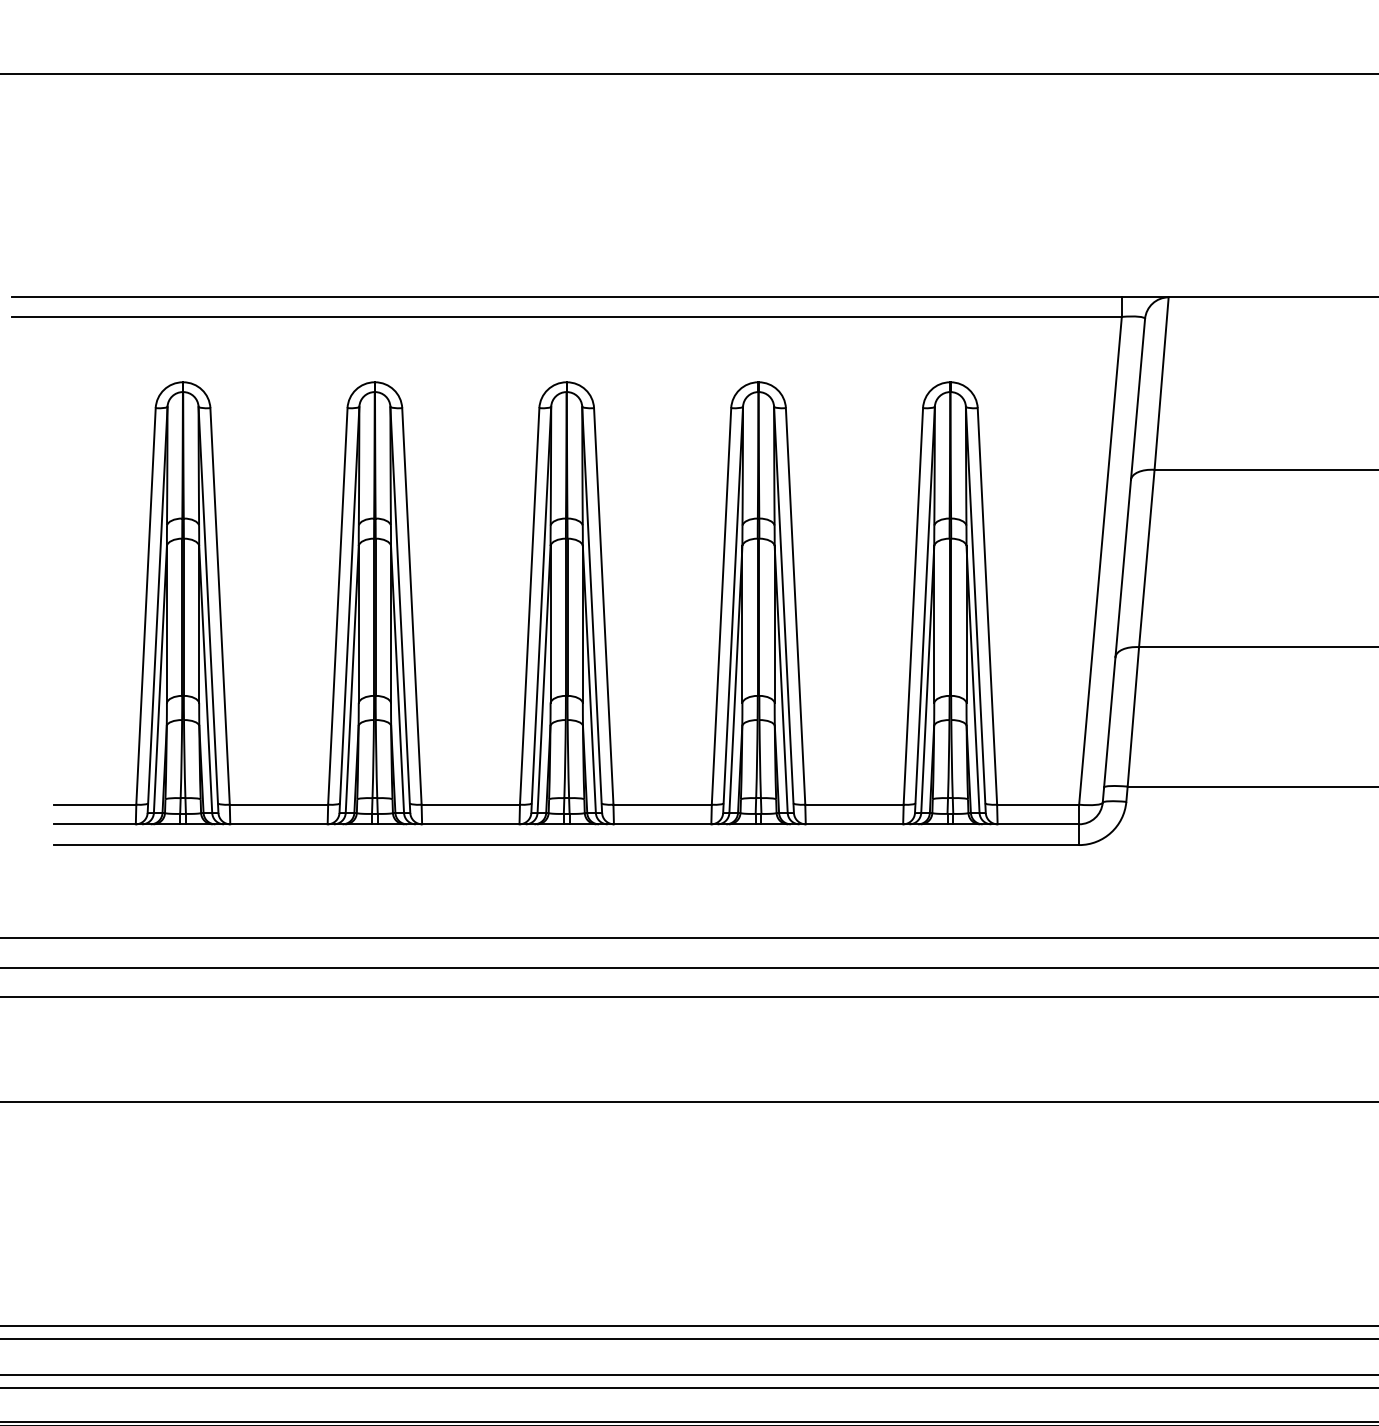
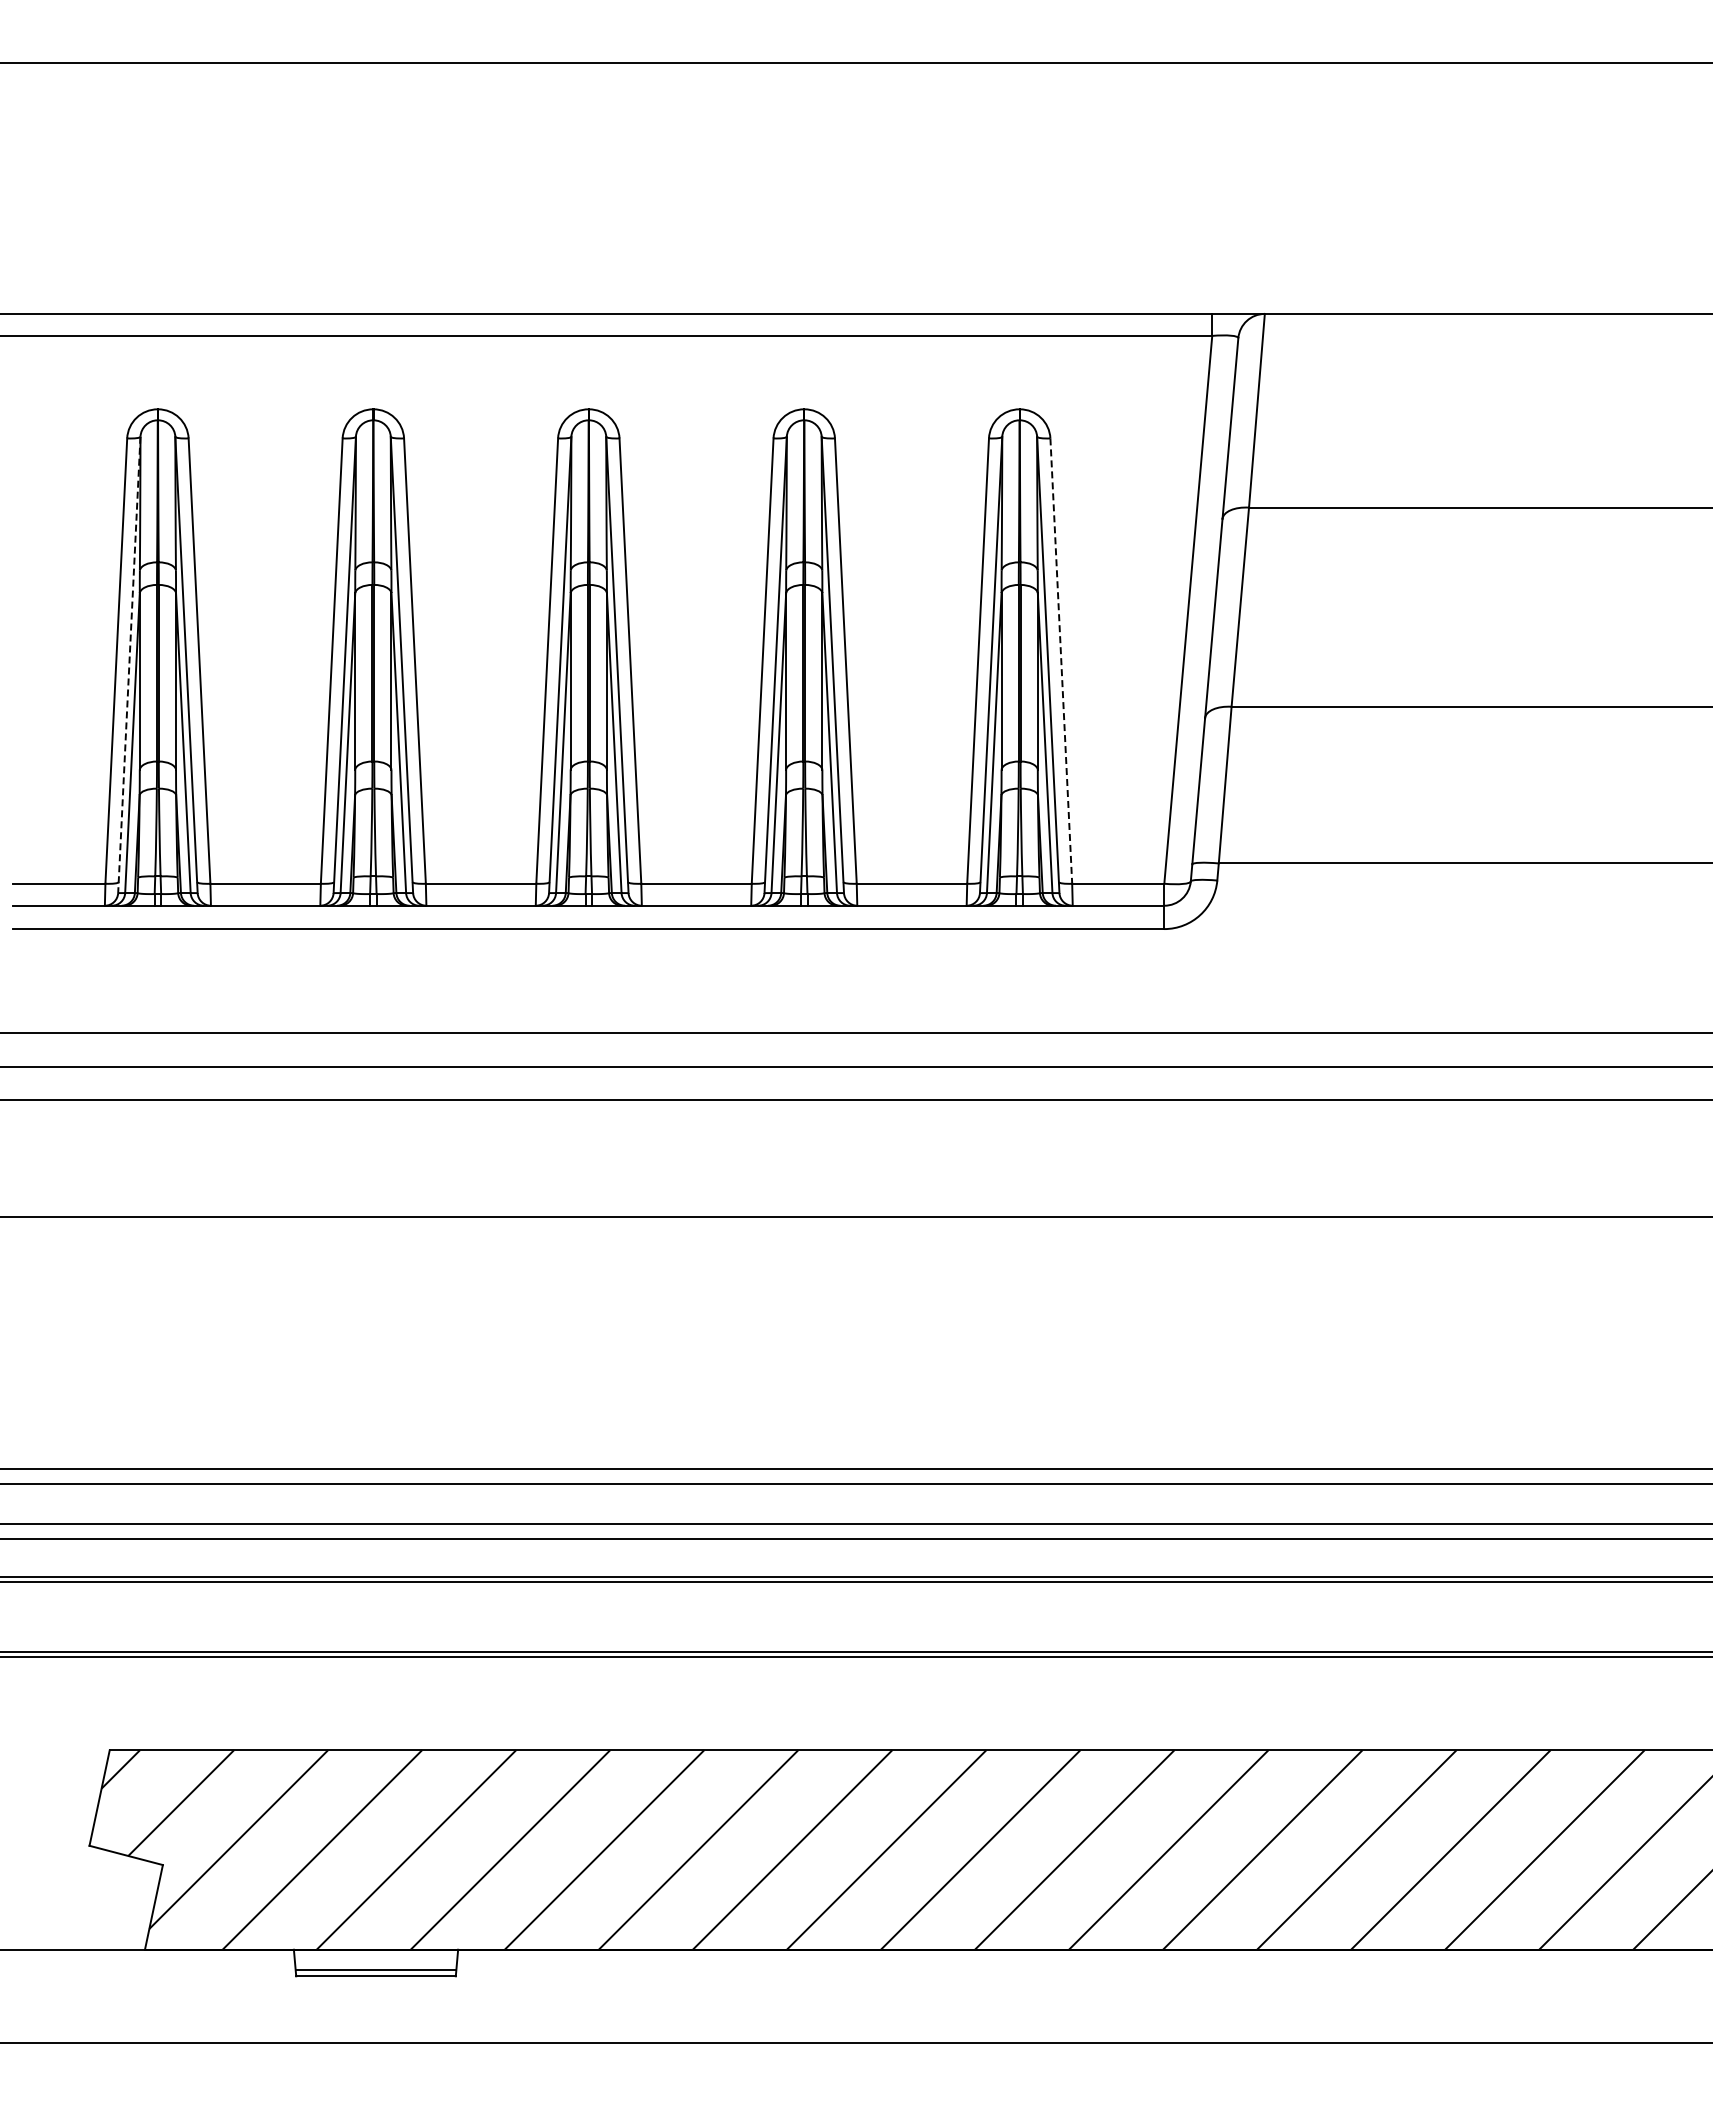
line: (987, 606) -> (1061, 661), solid -> dashed
line: (157, 610) -> (129, 665), solid -> dashed

